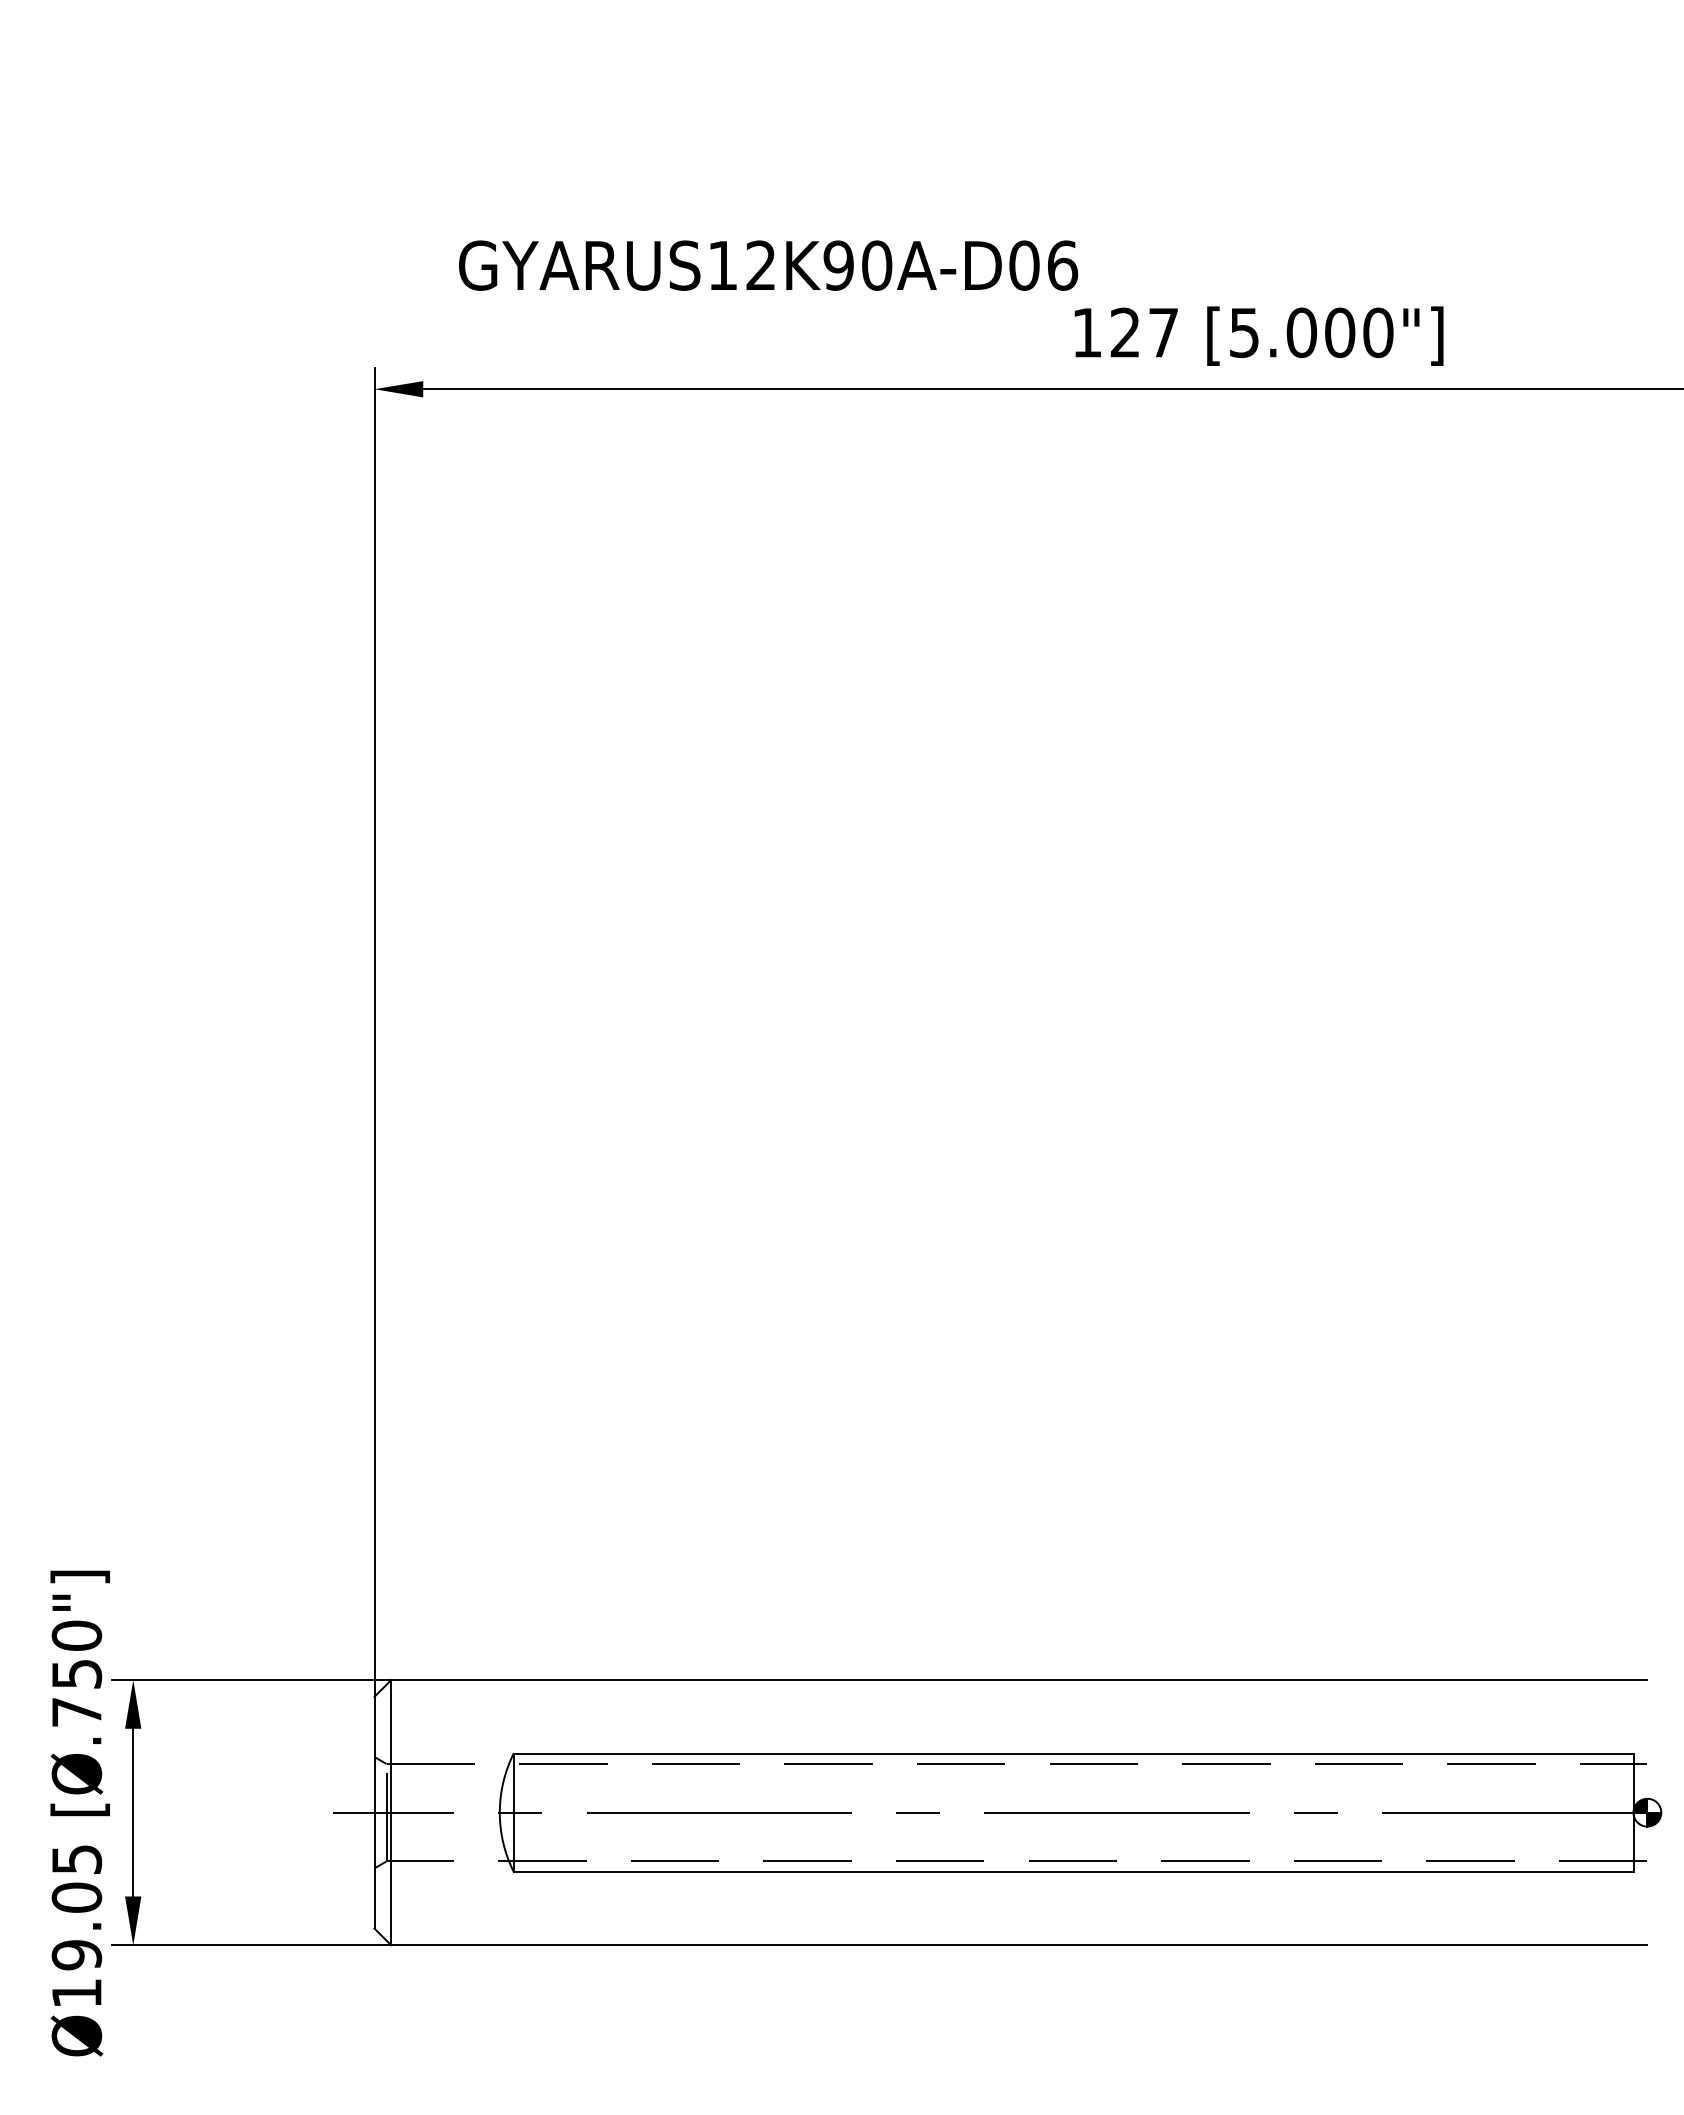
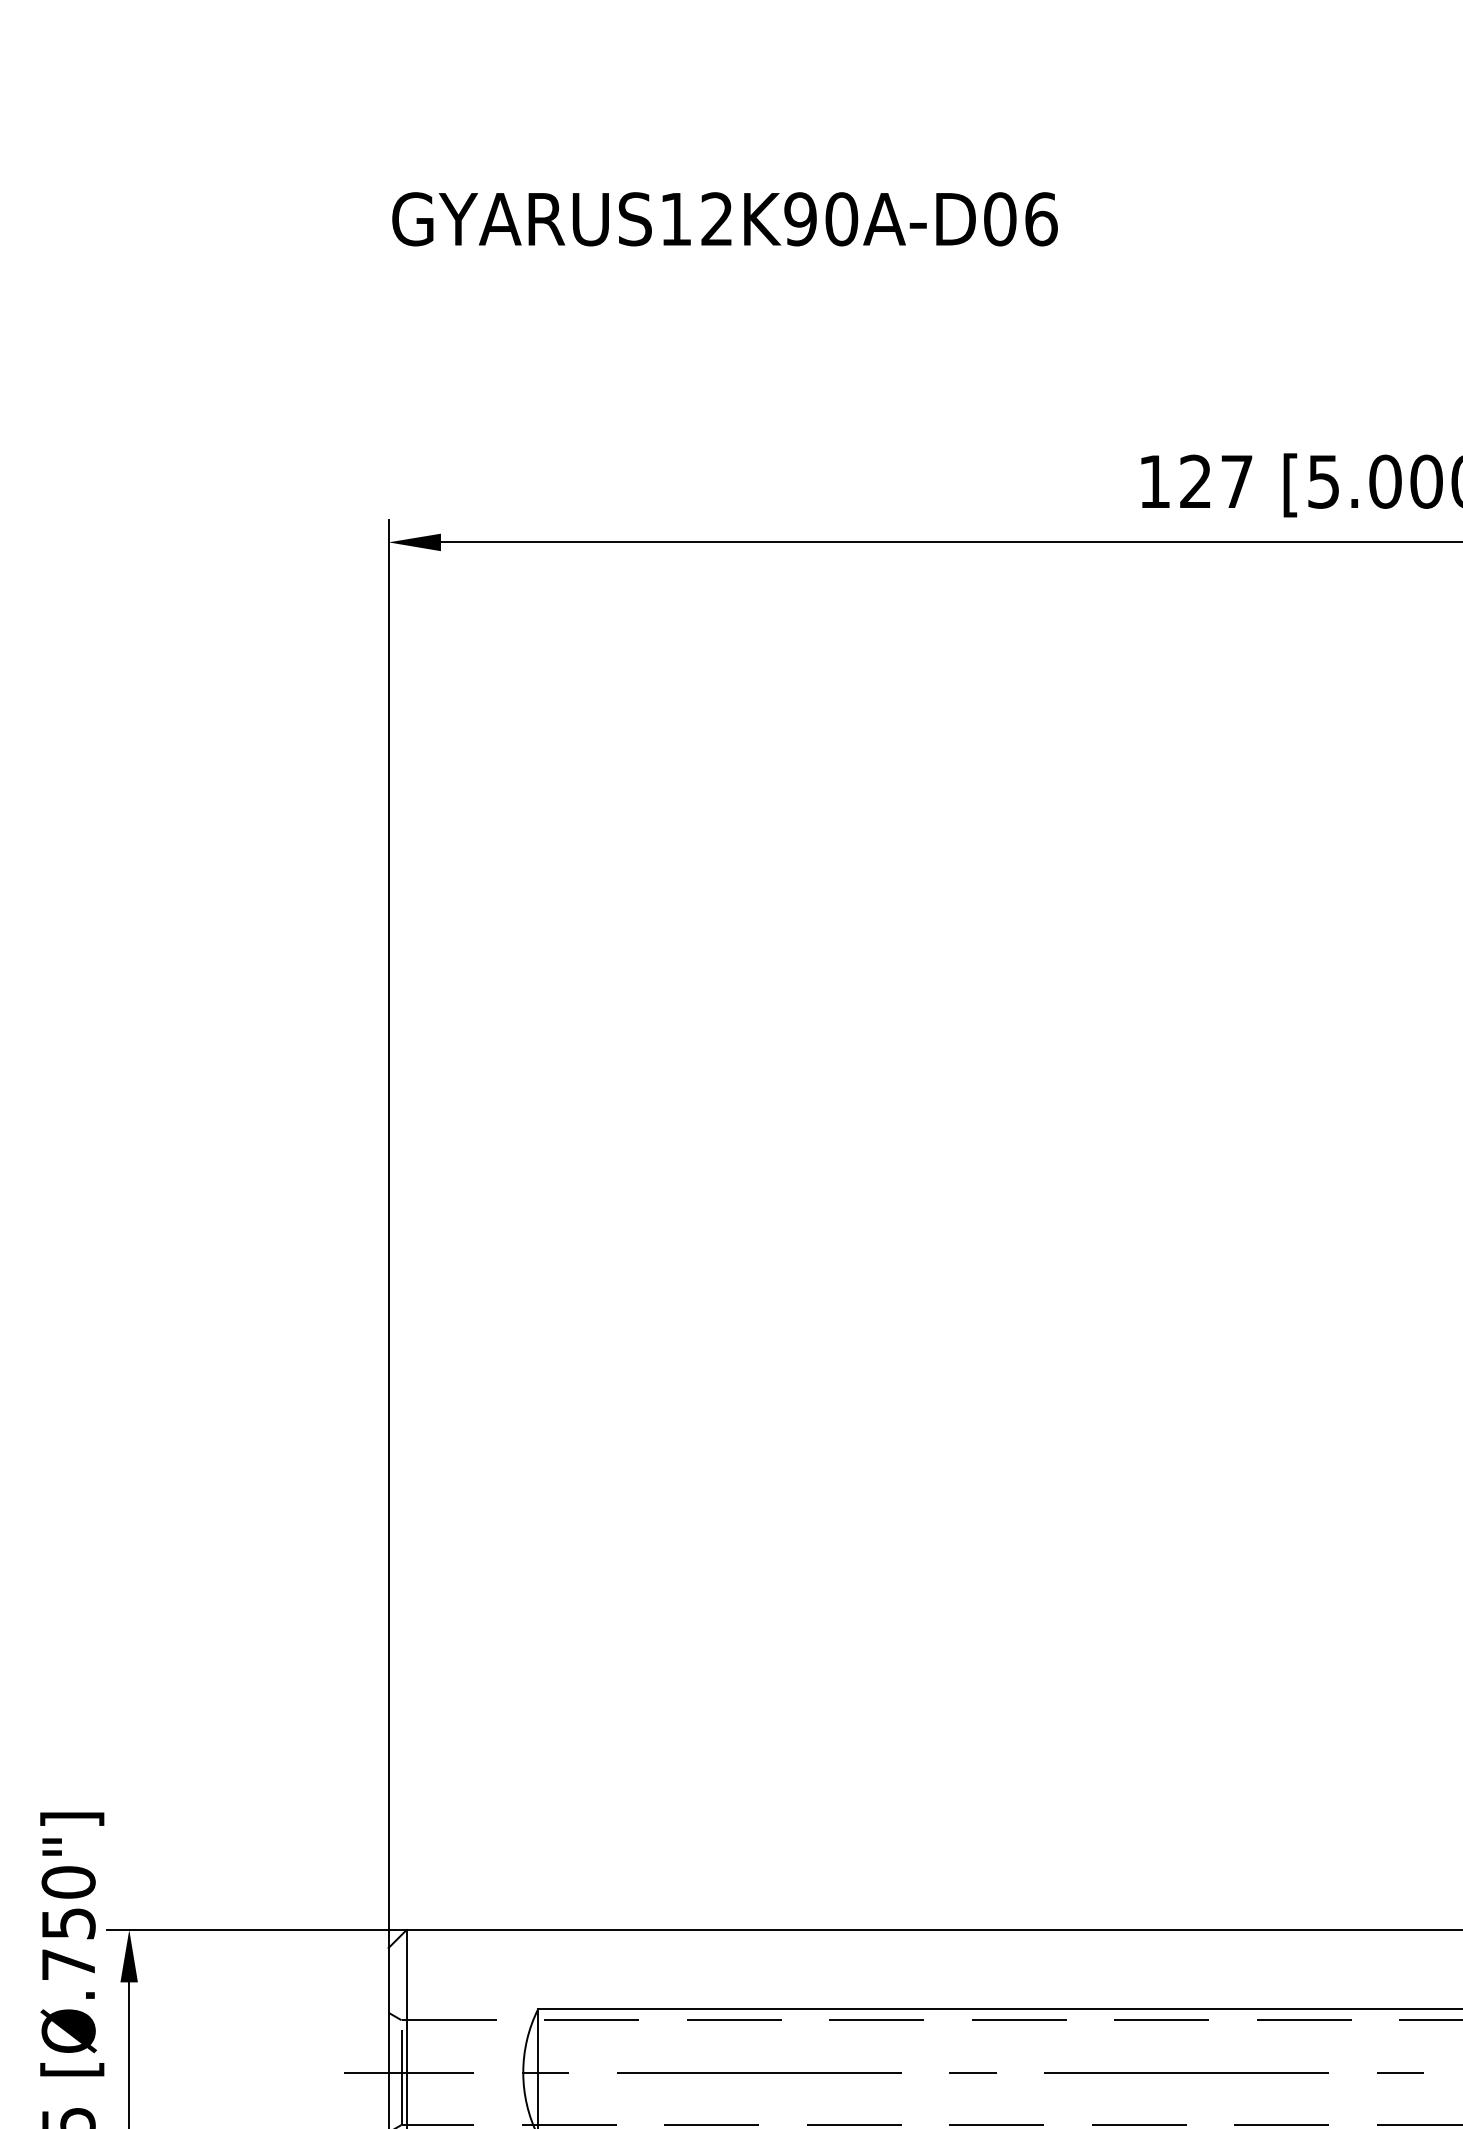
text: (768, 265) -> (725, 219), moved

